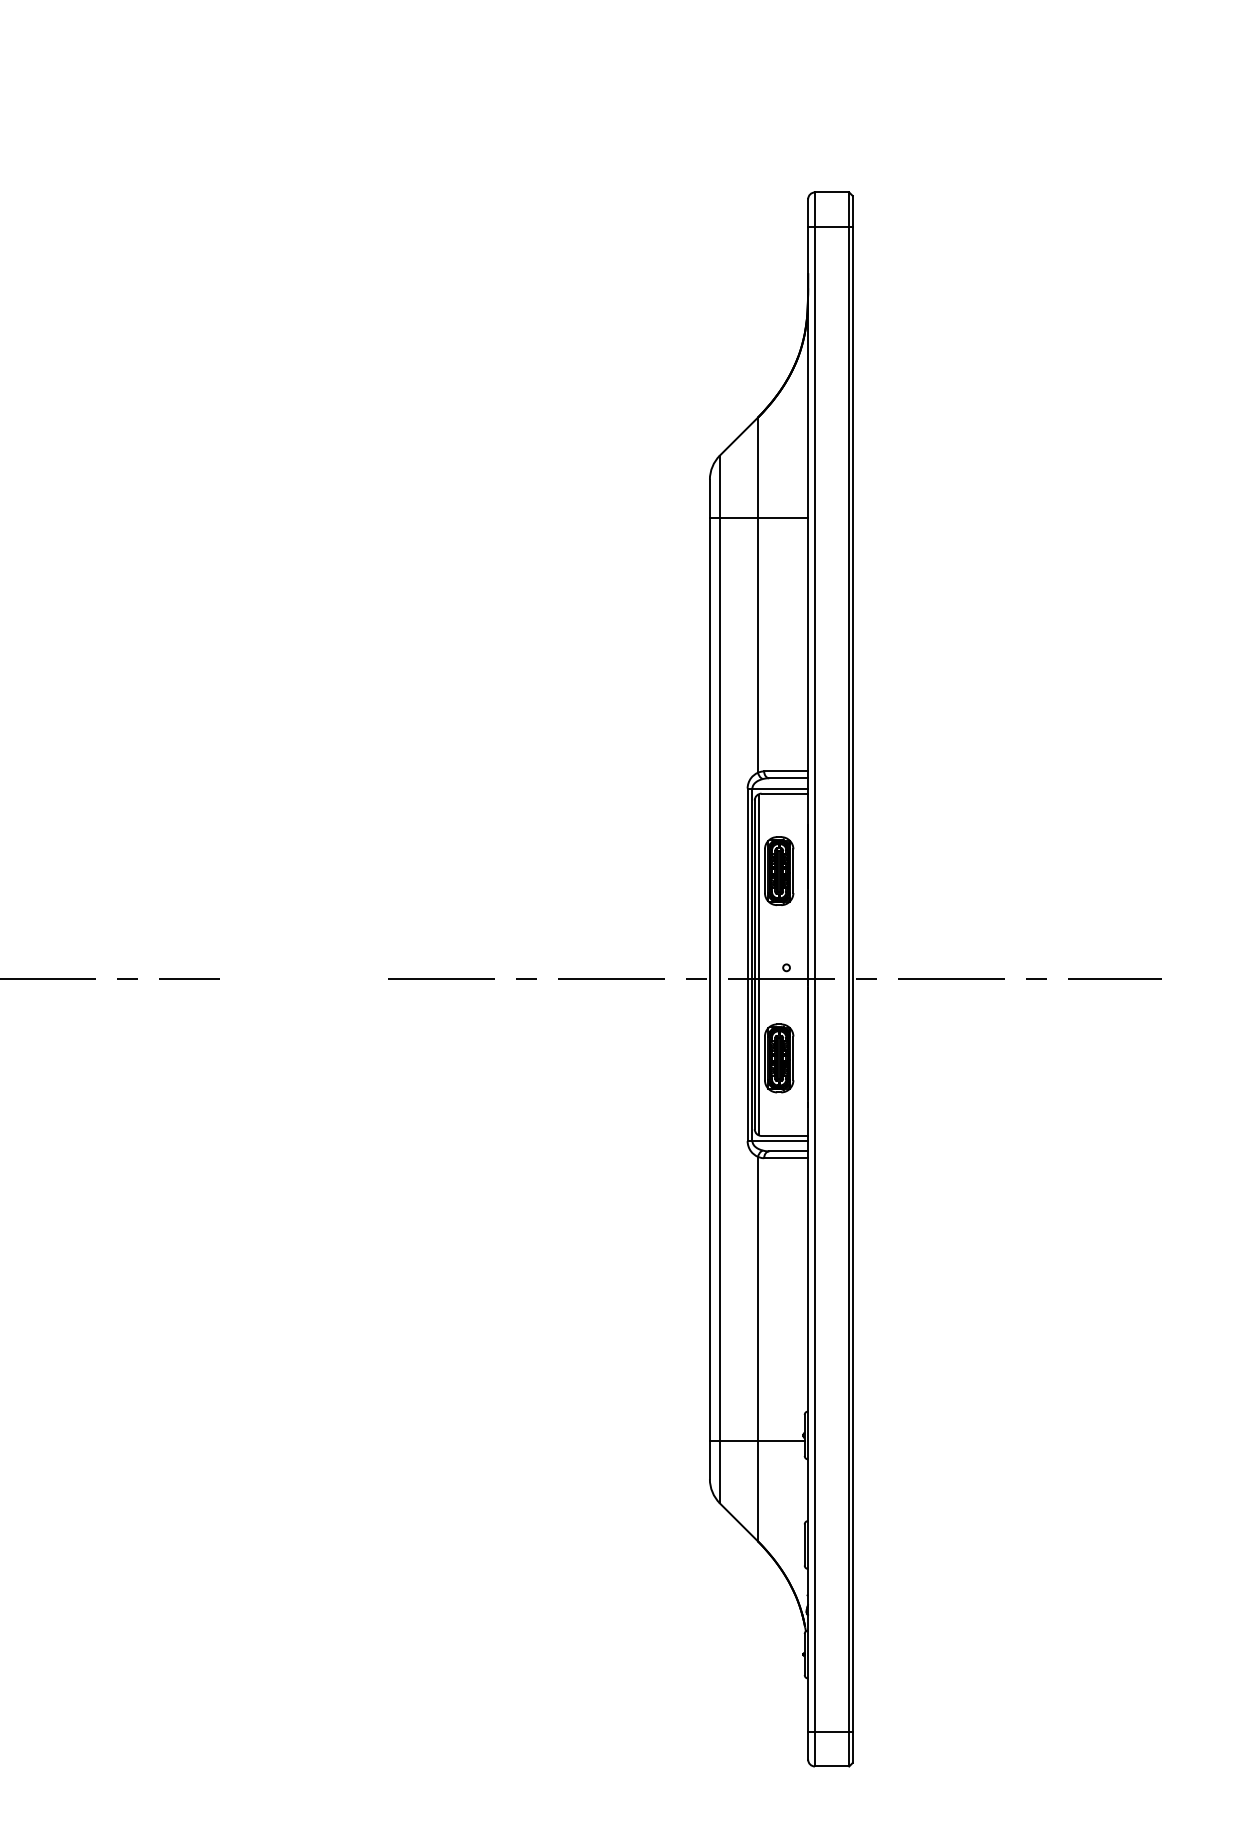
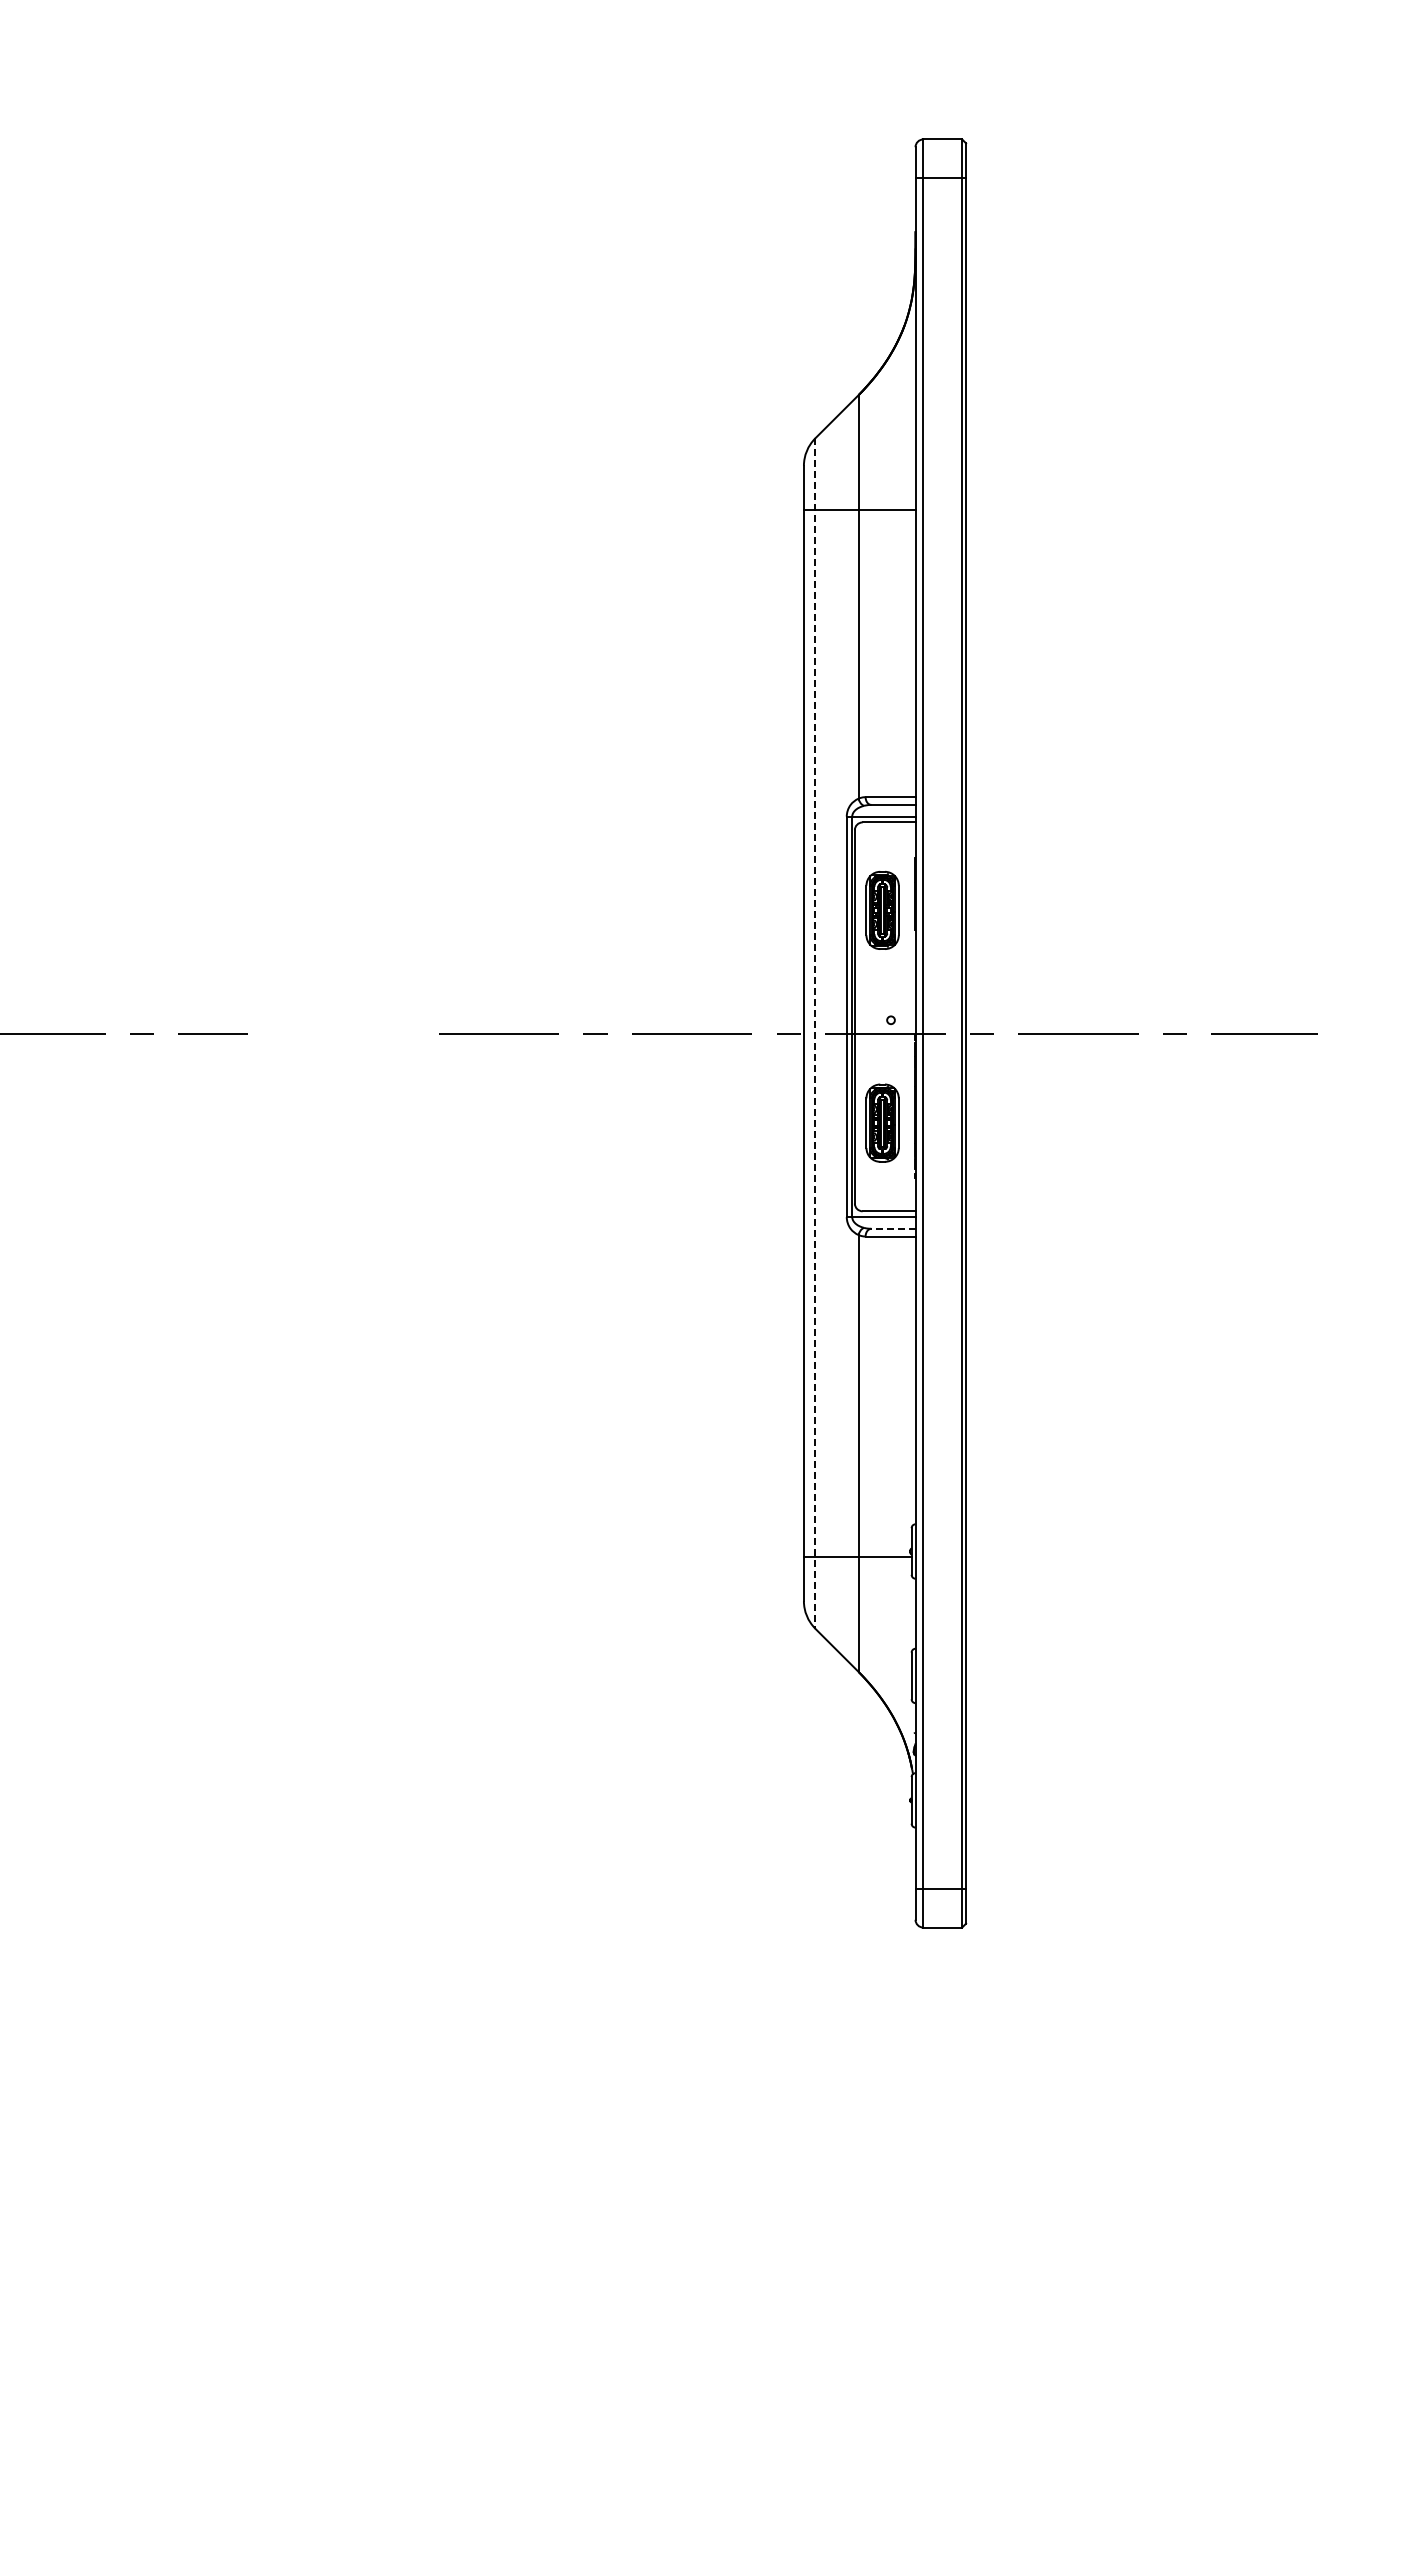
line: (758, 964) -> (859, 1016), removed
line: (720, 980) -> (815, 1034), solid -> dashed
line: (787, 1151) -> (892, 1228), solid -> dashed

